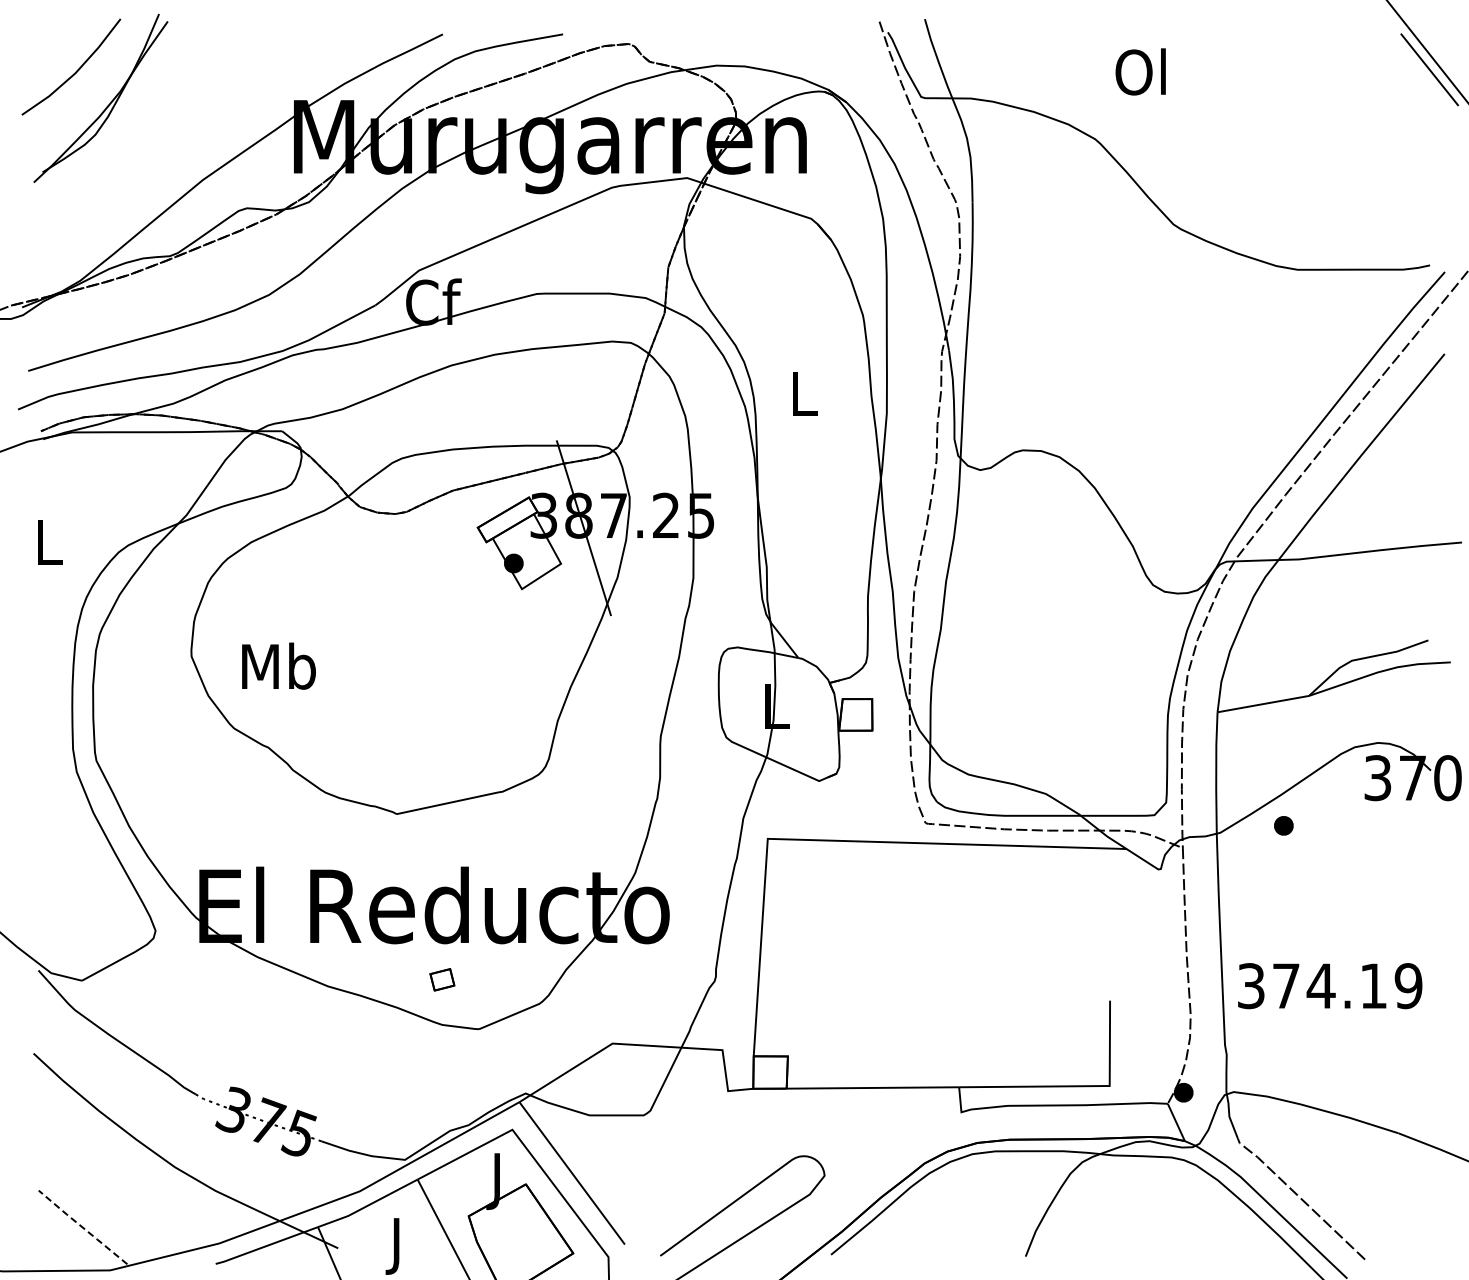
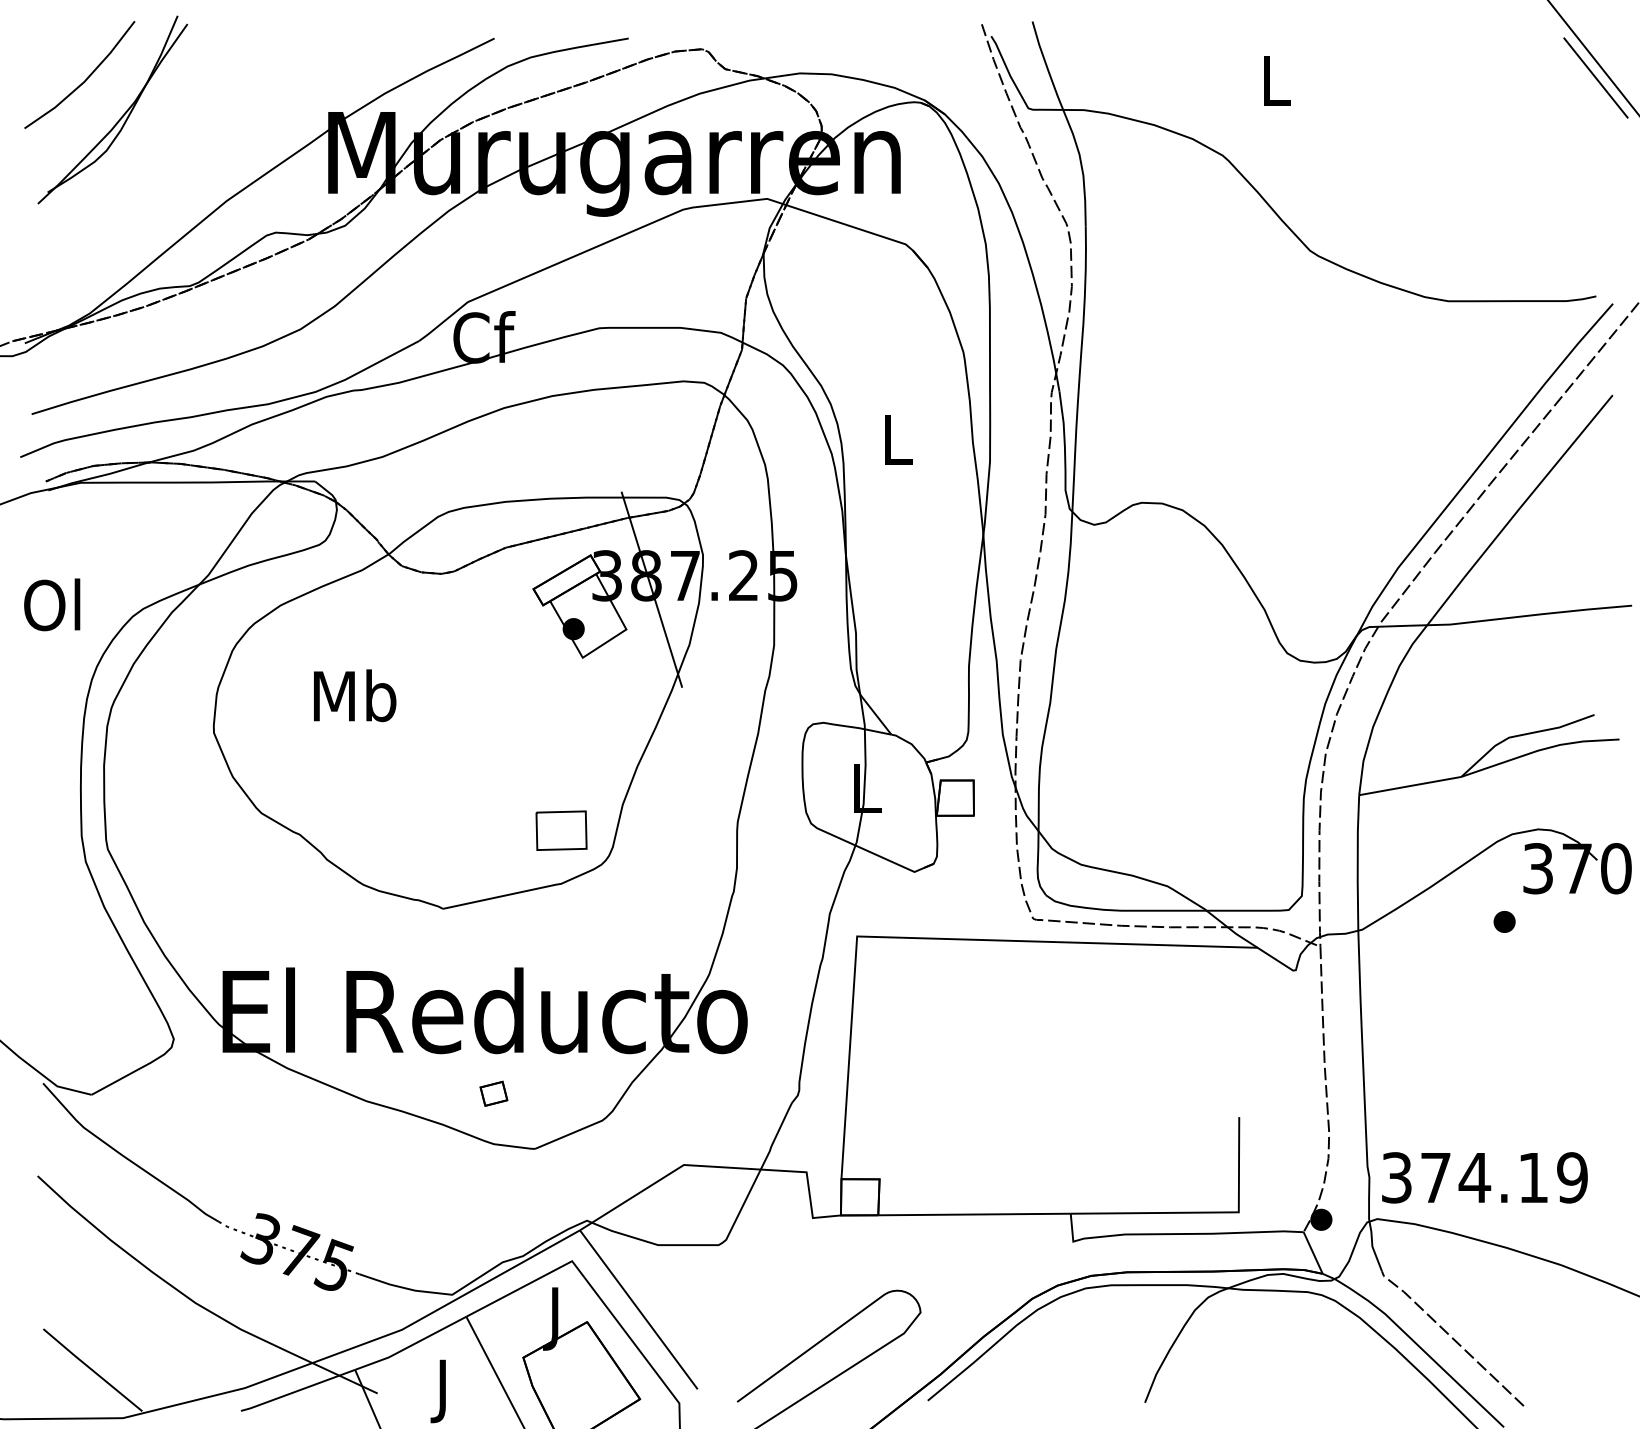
text: (1140, 71) -> (1273, 79), Ol -> L
text: (46, 541) -> (52, 604), L -> Ol
text: (278, 665) -> (354, 694), moved
part: (502, 743) -> (561, 830), added
part: (1283, 825) -> (1504, 921), moved
text: (1330, 986) -> (1485, 1178), moved
line: (82, 1227) -> (92, 1370), dashed -> solid

